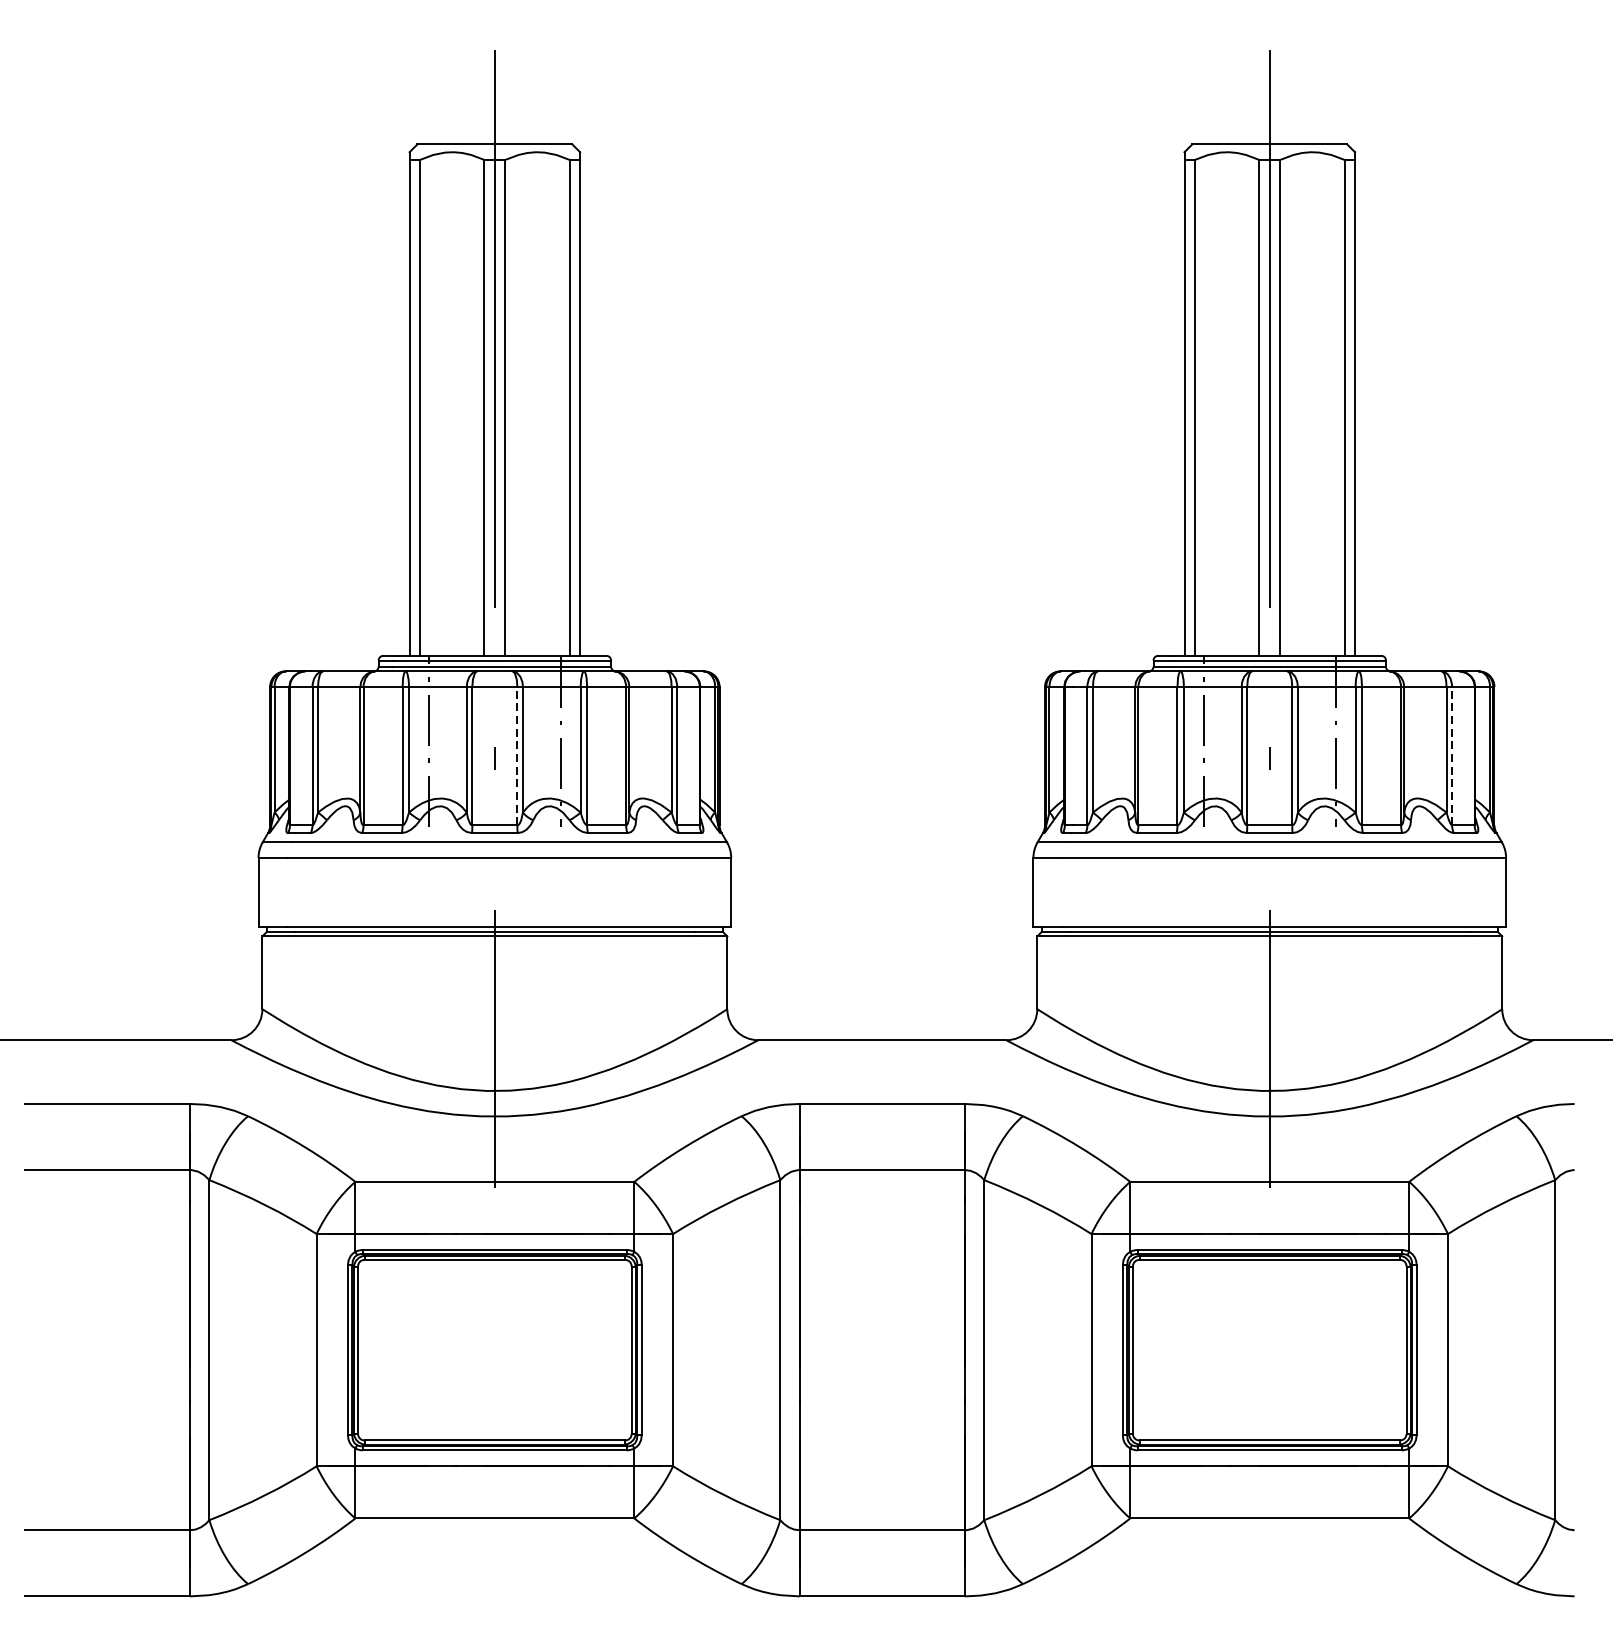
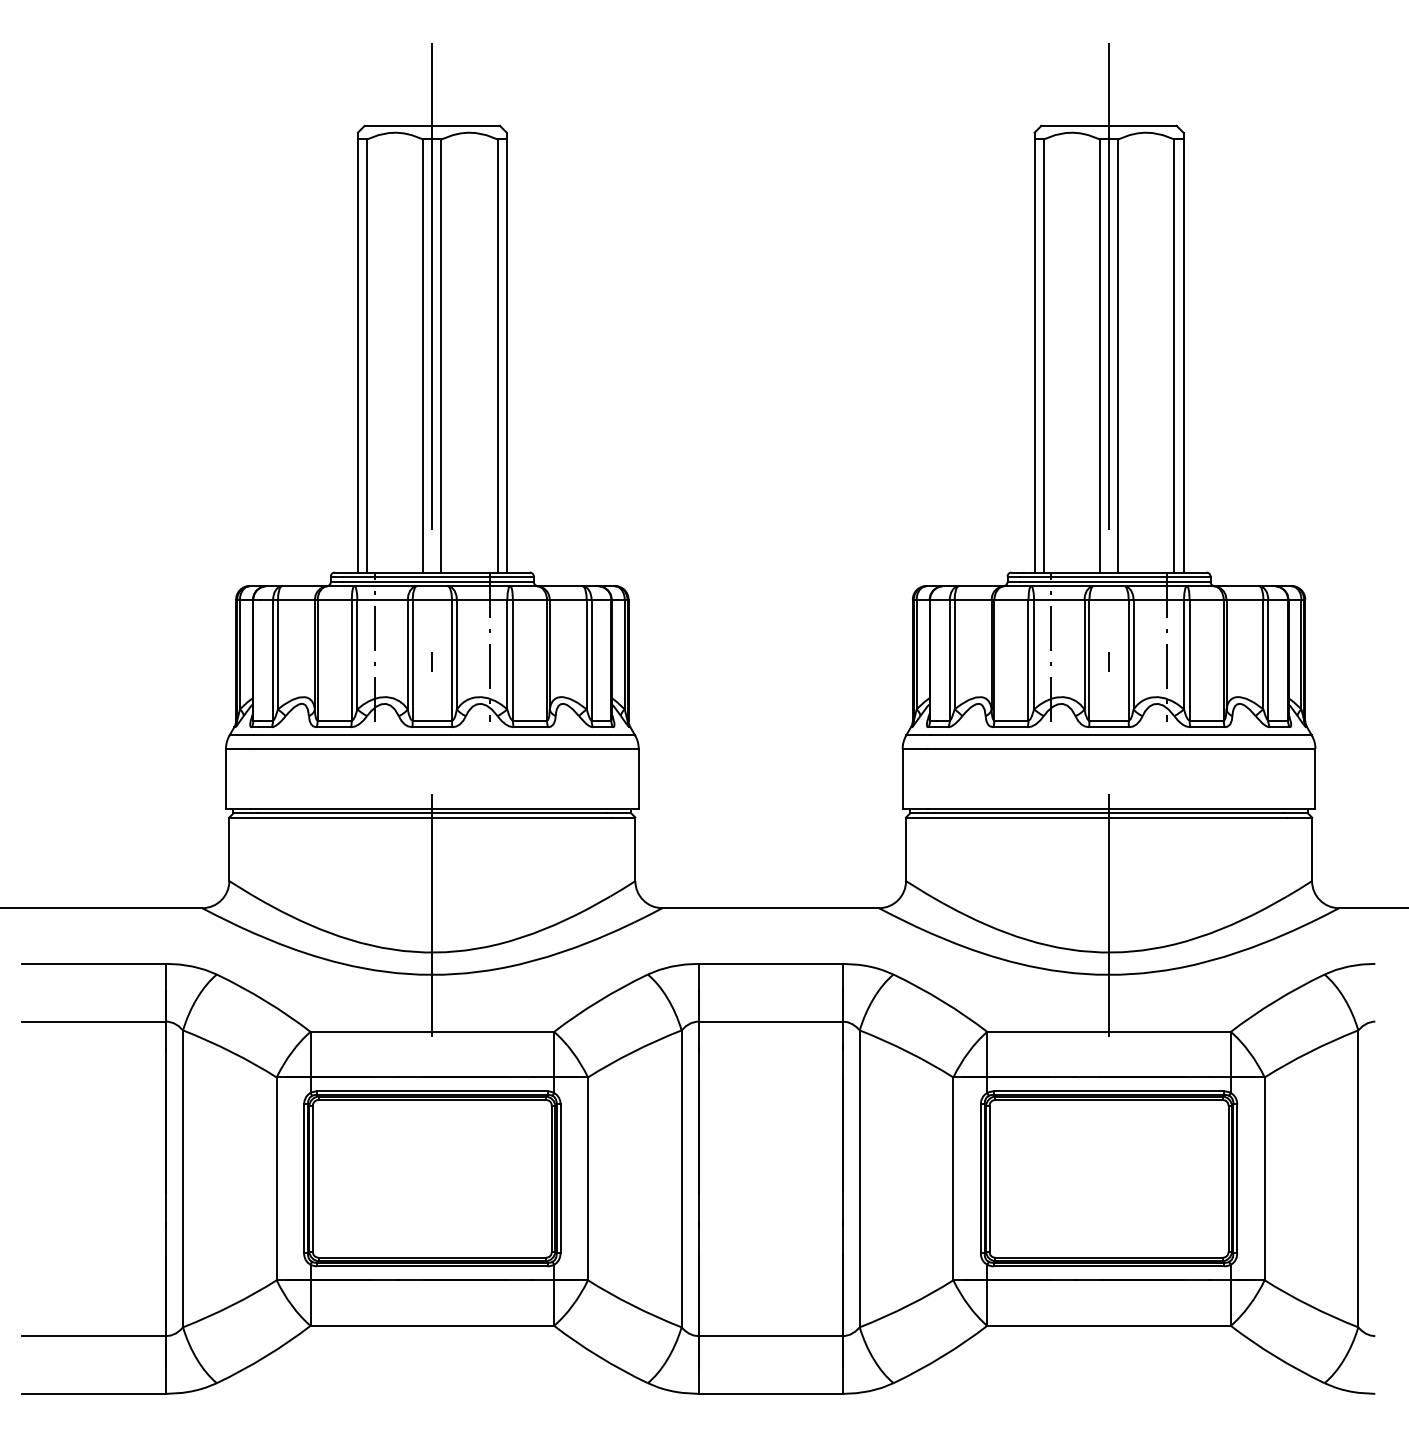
line: (517, 755) -> (452, 659), dashed -> solid
line: (1452, 755) -> (1268, 659), dashed -> solid

